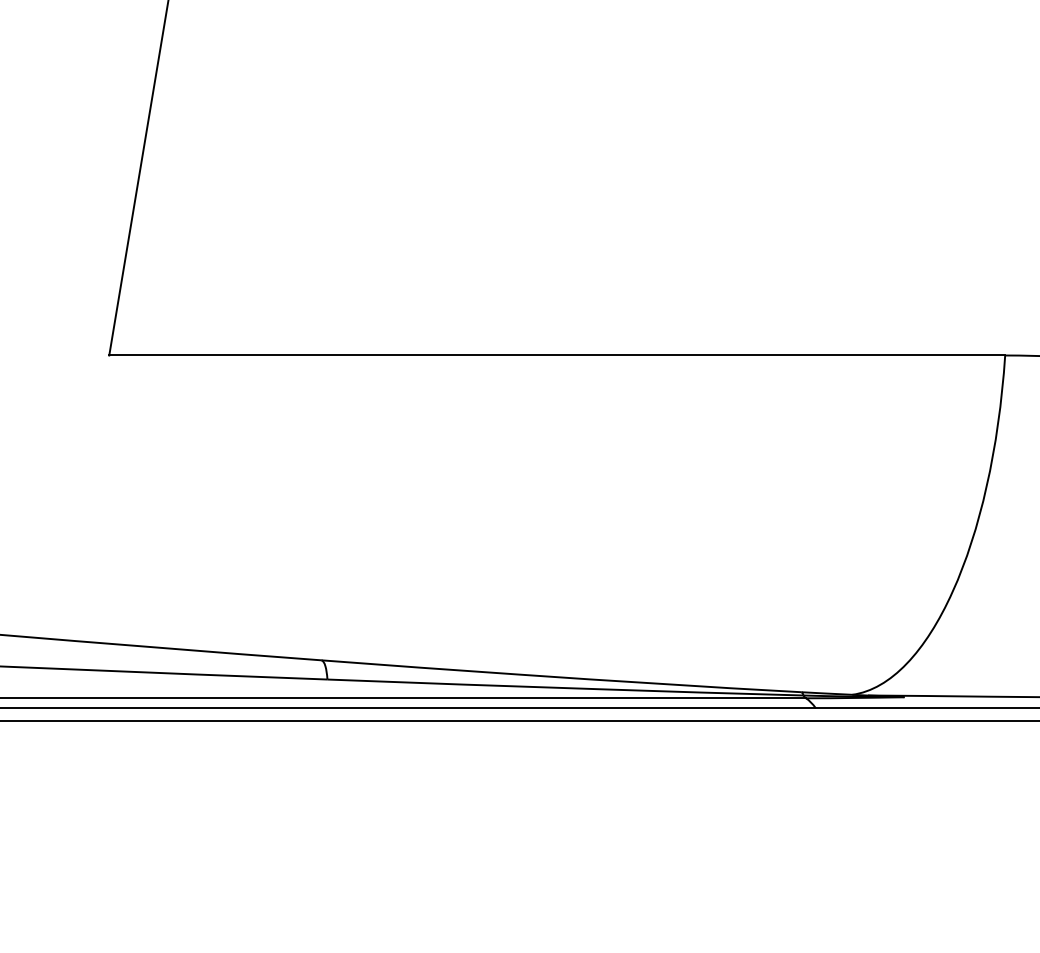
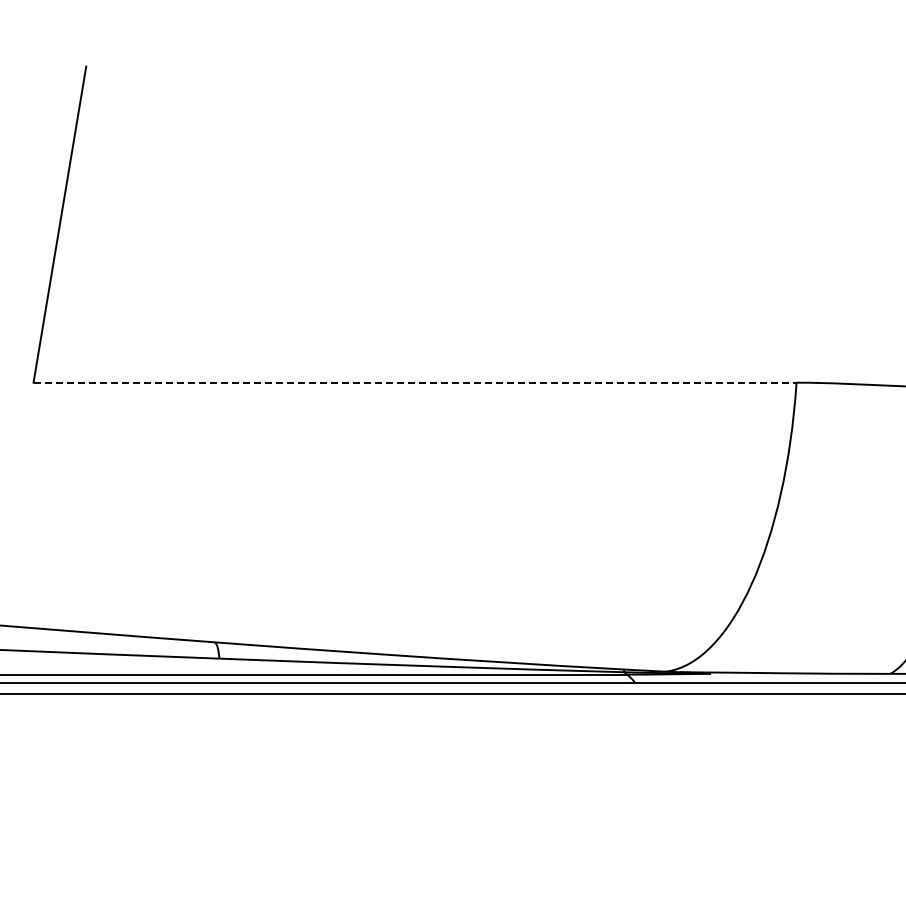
line: (557, 355) -> (415, 382), solid -> dashed

